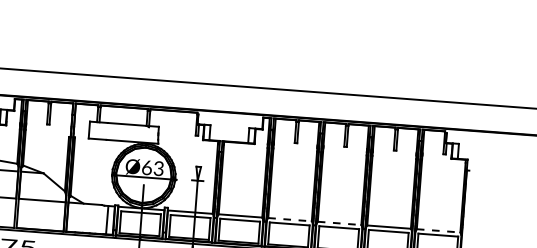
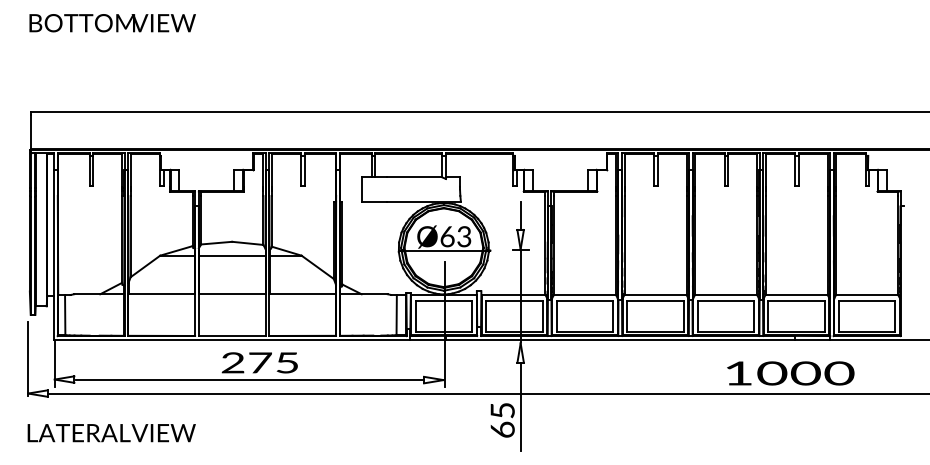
line: (199, 156) -> (520, 215), added
line: (290, 219) -> (656, 294), dashed -> solid
line: (339, 223) -> (726, 294), dashed -> solid
line: (438, 230) -> (867, 294), dashed -> solid

